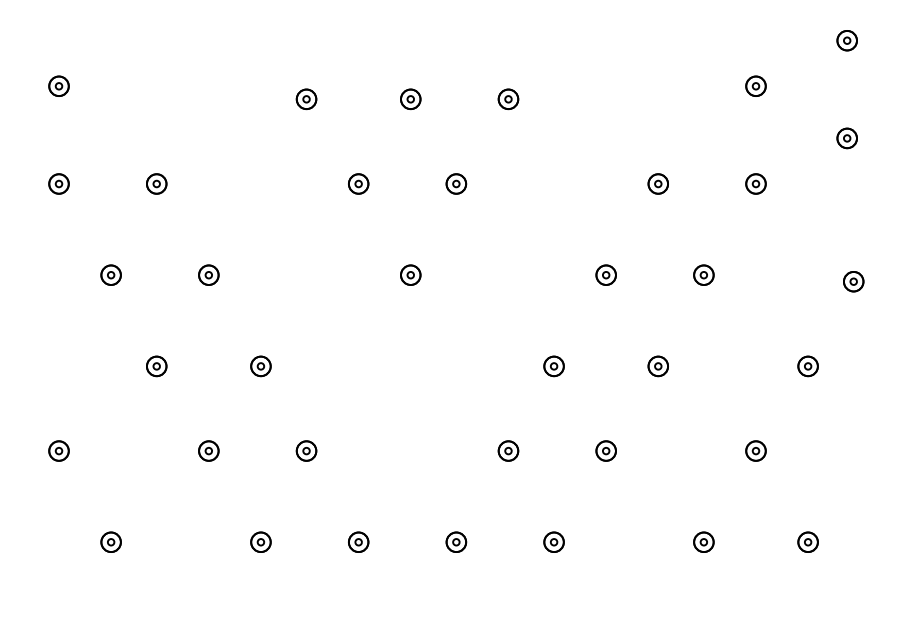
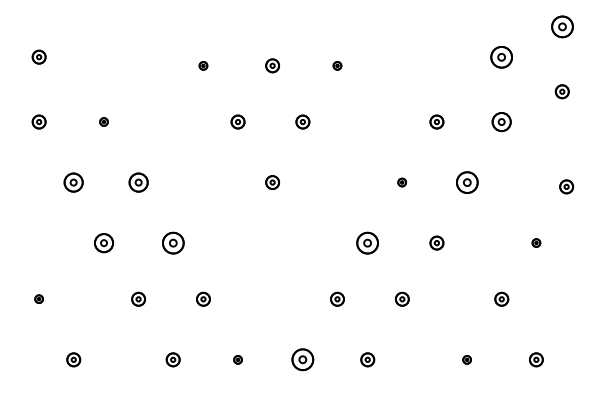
part: (845, 40) -> (561, 26), size x1.6
part: (755, 85) -> (501, 56), size x1.6
part: (306, 98) -> (203, 65), size x0.6
part: (508, 98) -> (337, 65), size x0.6
part: (155, 183) -> (103, 121), size x0.6
part: (755, 183) -> (501, 121), size x1.4
part: (110, 275) -> (73, 182), size x1.4
part: (208, 275) -> (138, 182), size x1.4
part: (604, 275) -> (401, 182), size x0.6
part: (702, 275) -> (466, 182), size x1.6
part: (155, 365) -> (103, 242), size x1.4
part: (259, 365) -> (172, 242), size x1.6
part: (553, 365) -> (367, 242), size x1.6
part: (808, 365) -> (536, 242), size x0.6
part: (58, 449) -> (38, 298), size x0.6
part: (357, 541) -> (237, 359), size x0.6
part: (455, 541) -> (302, 359), size x1.6
part: (702, 541) -> (466, 359), size x0.6

